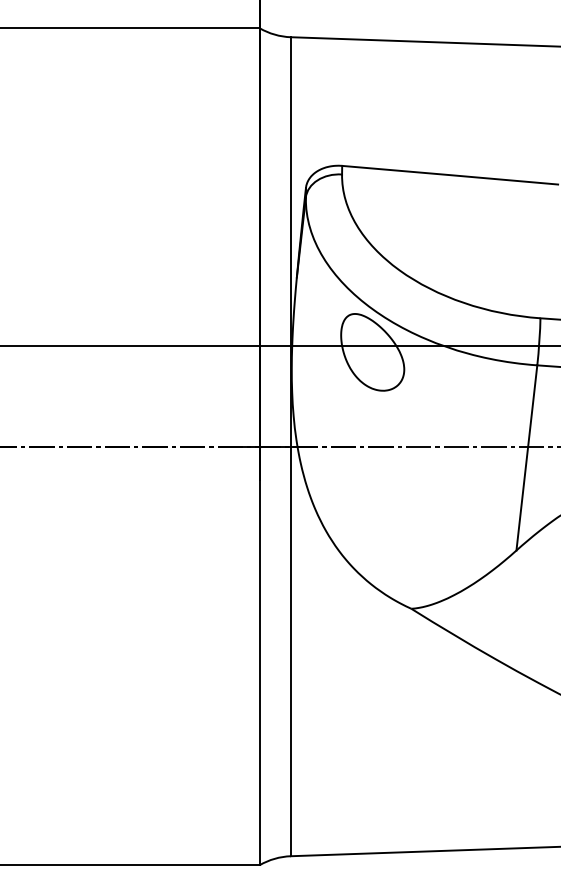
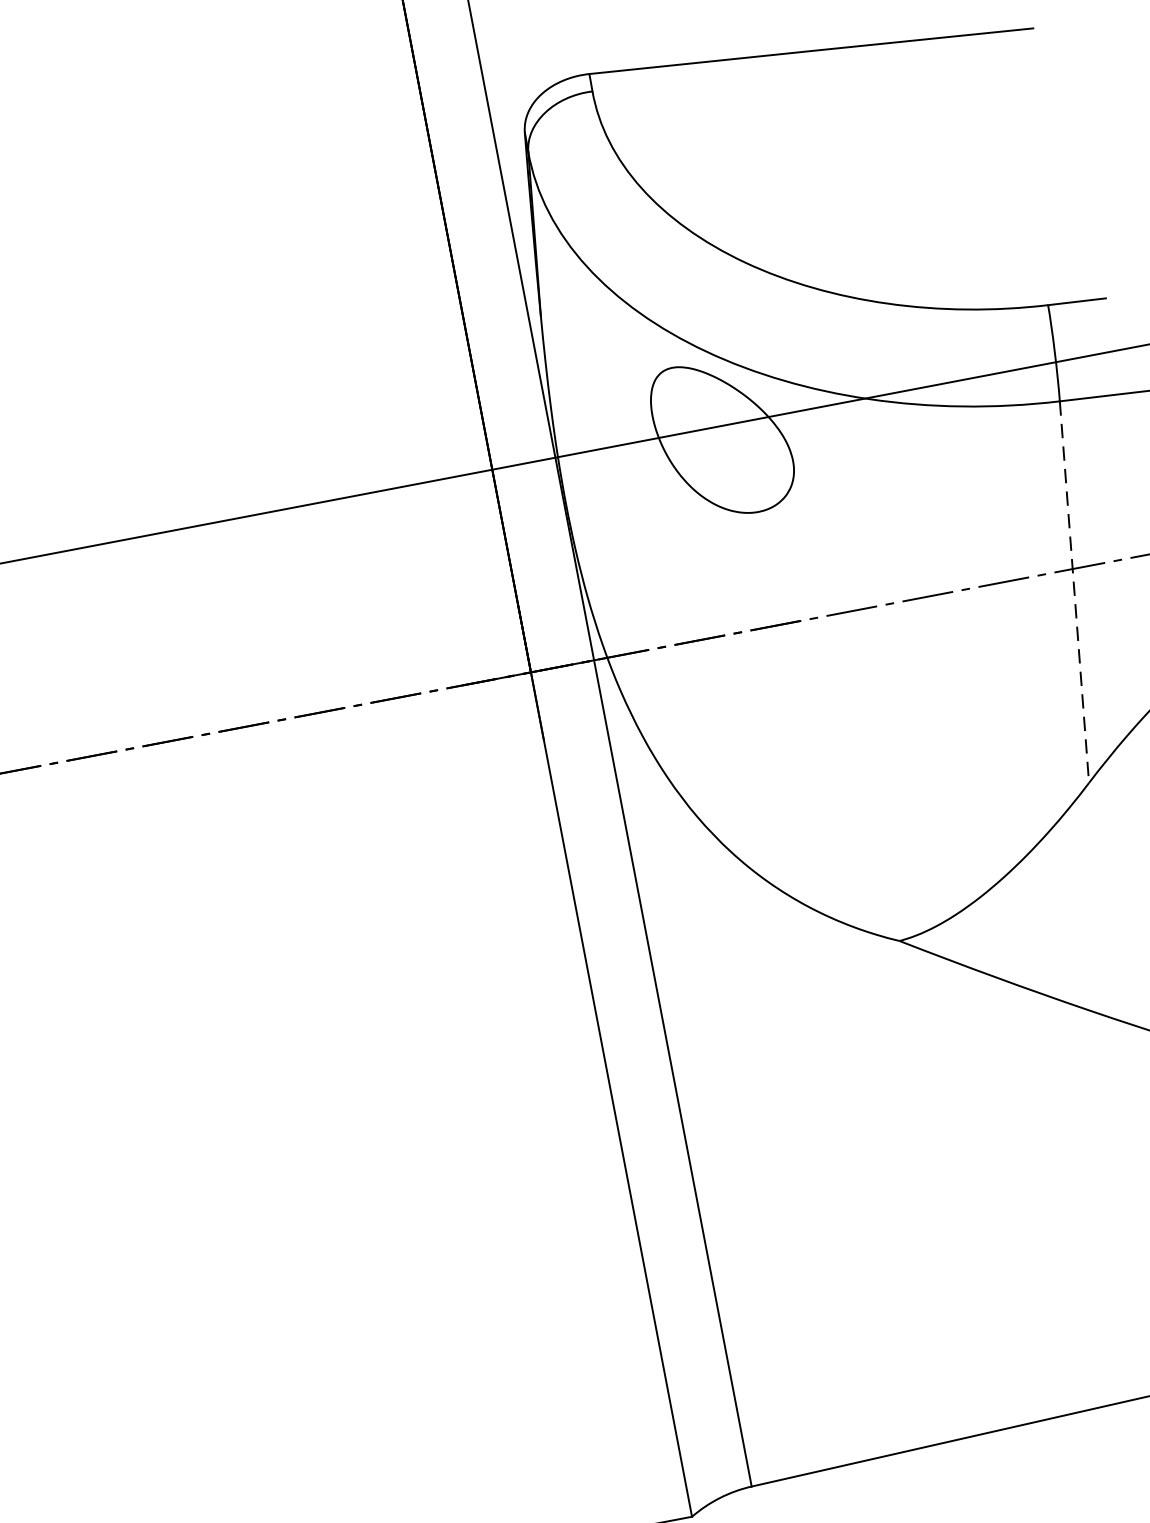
line: (526, 458) -> (1073, 593), solid -> dashed

